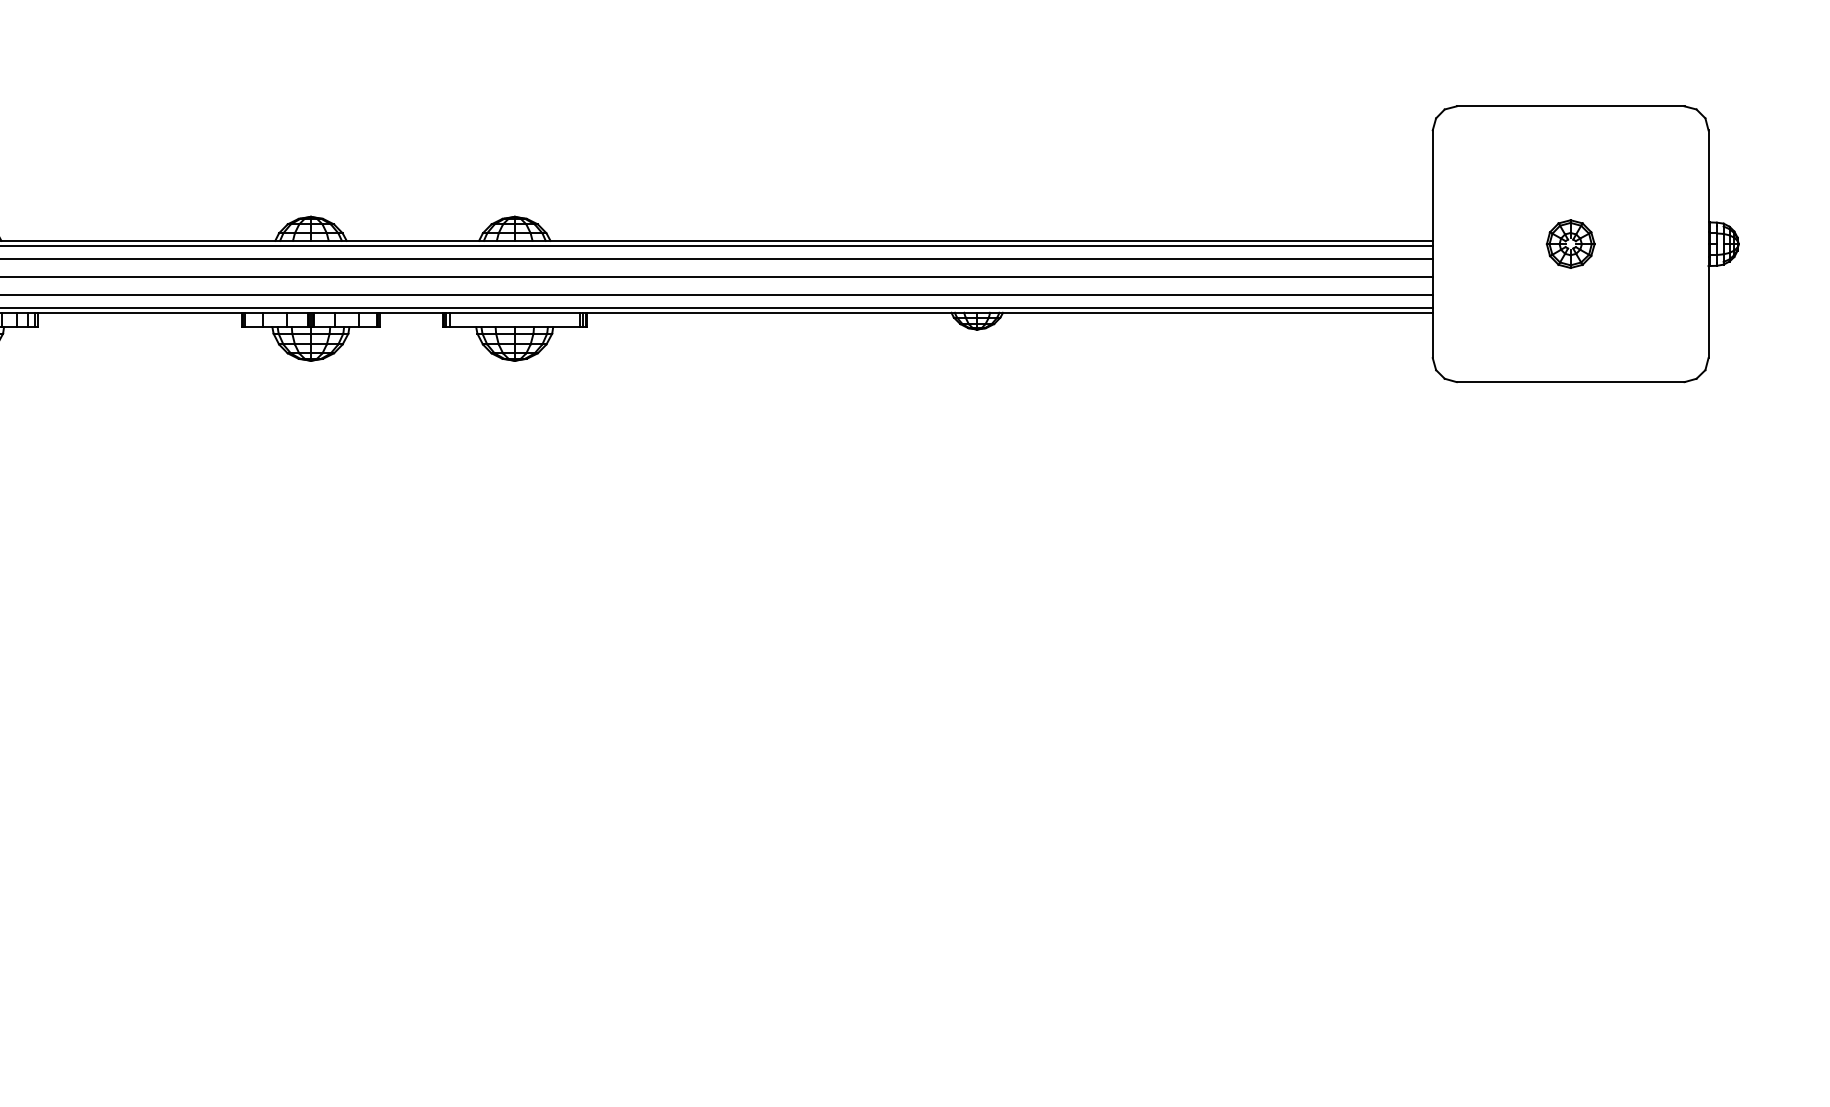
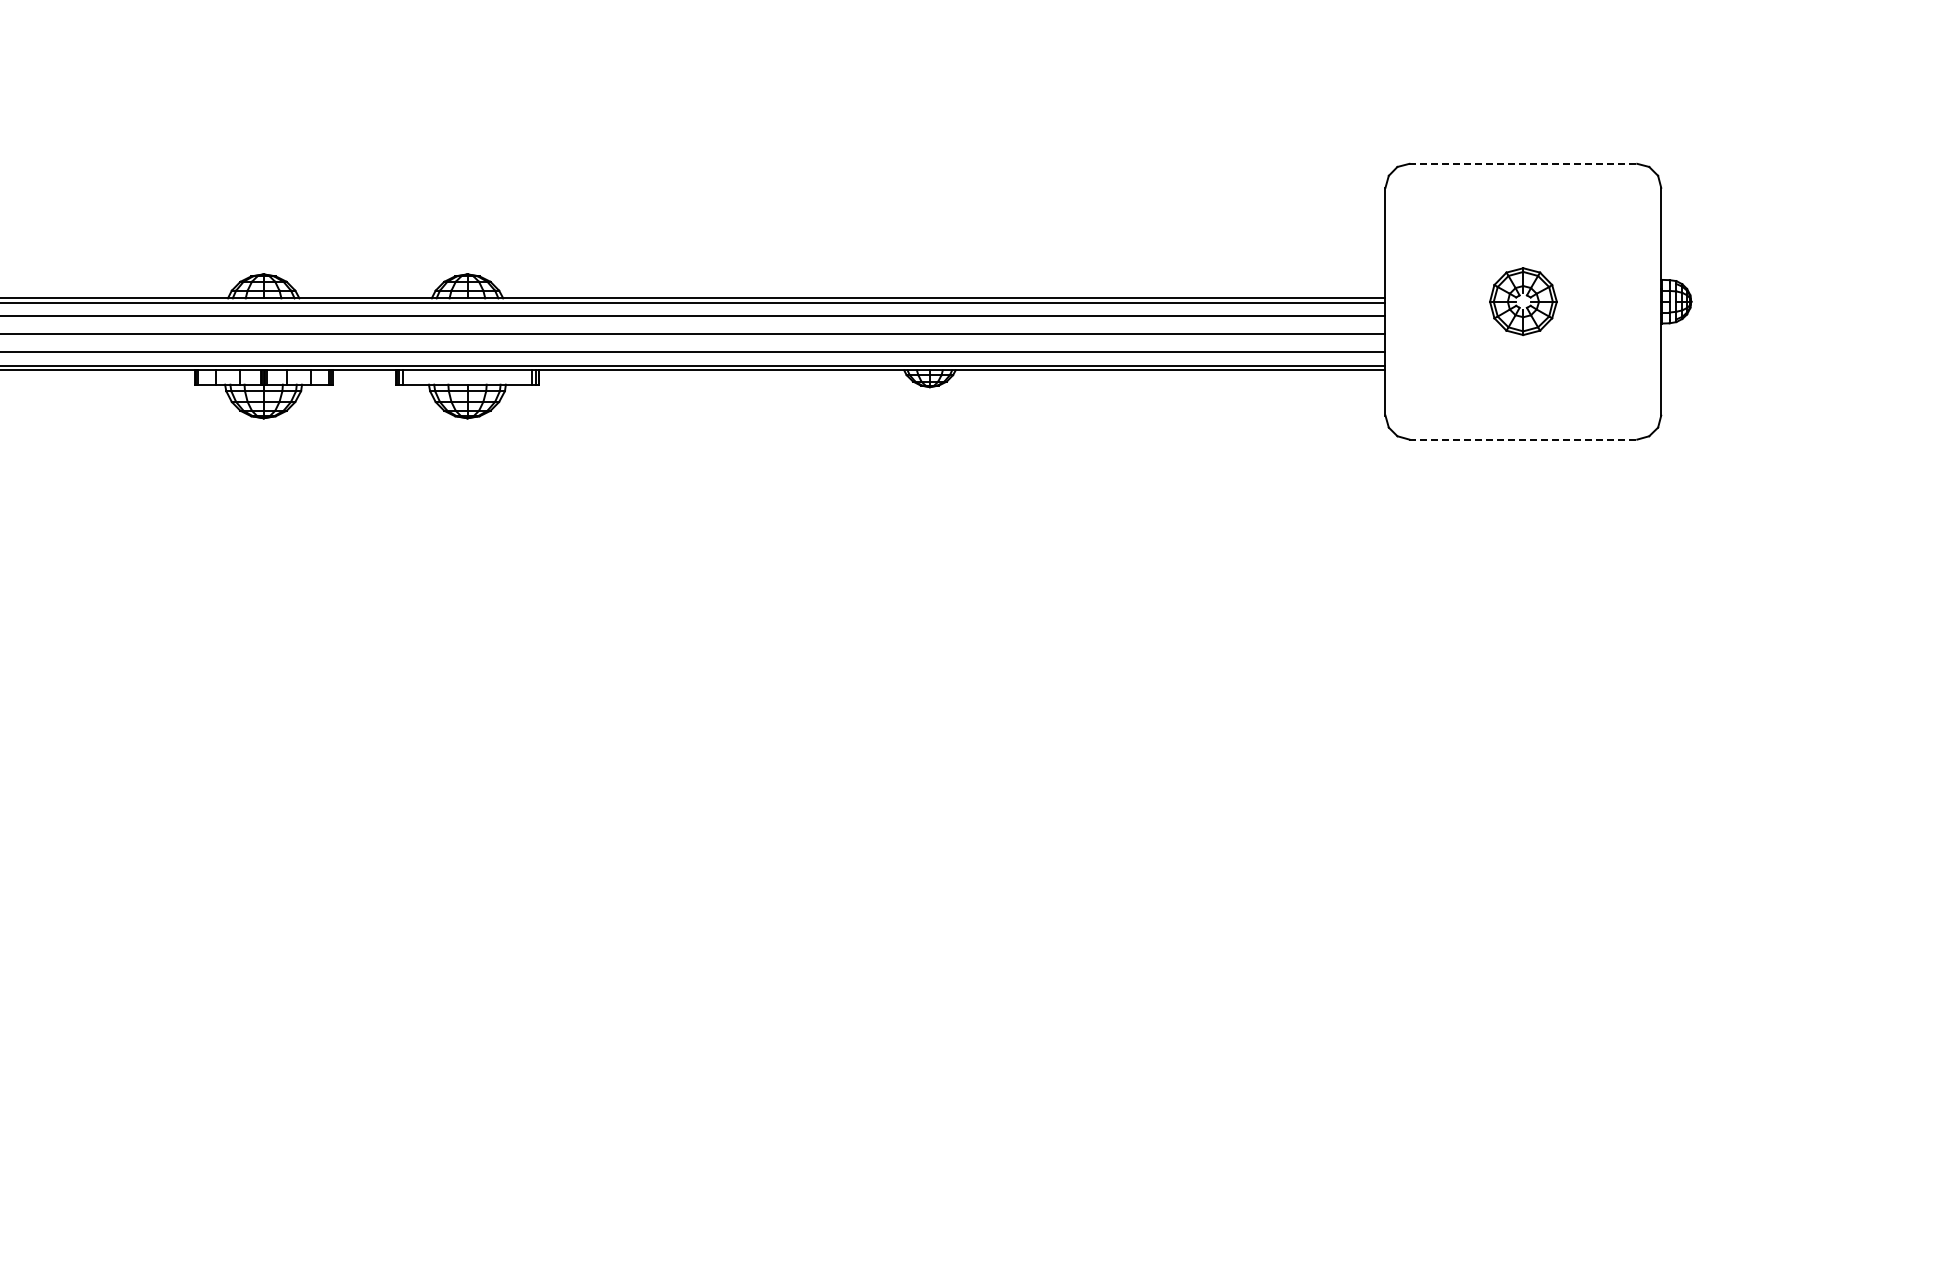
line: (1570, 106) -> (1523, 163), solid -> dashed
part: (1570, 244) -> (1523, 301), size x1.4
line: (1570, 382) -> (1523, 439), solid -> dashed

